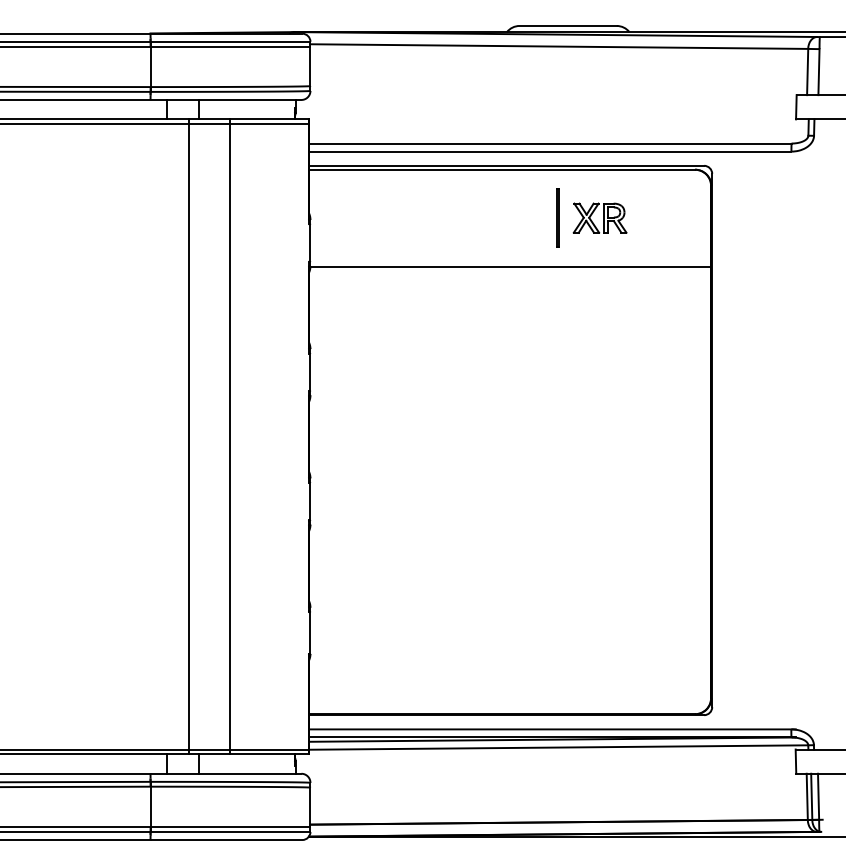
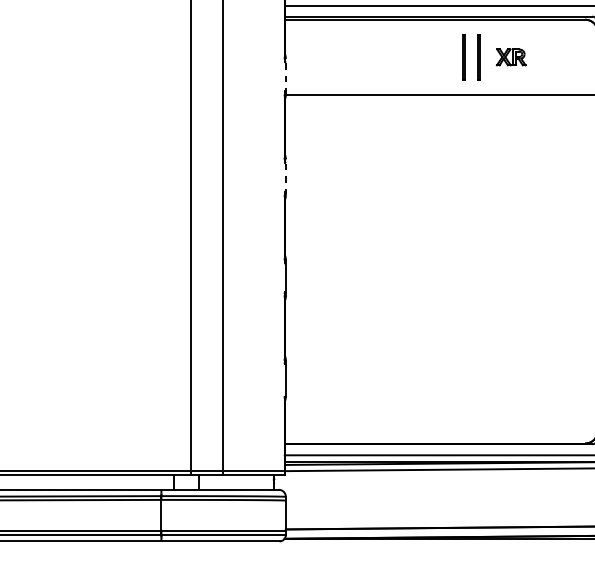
line: (538, 217) -> (463, 56), added
part: (599, 217) -> (510, 56), size x0.7
line: (310, 242) -> (285, 76), solid -> dashed
line: (310, 371) -> (285, 176), solid -> dashed

